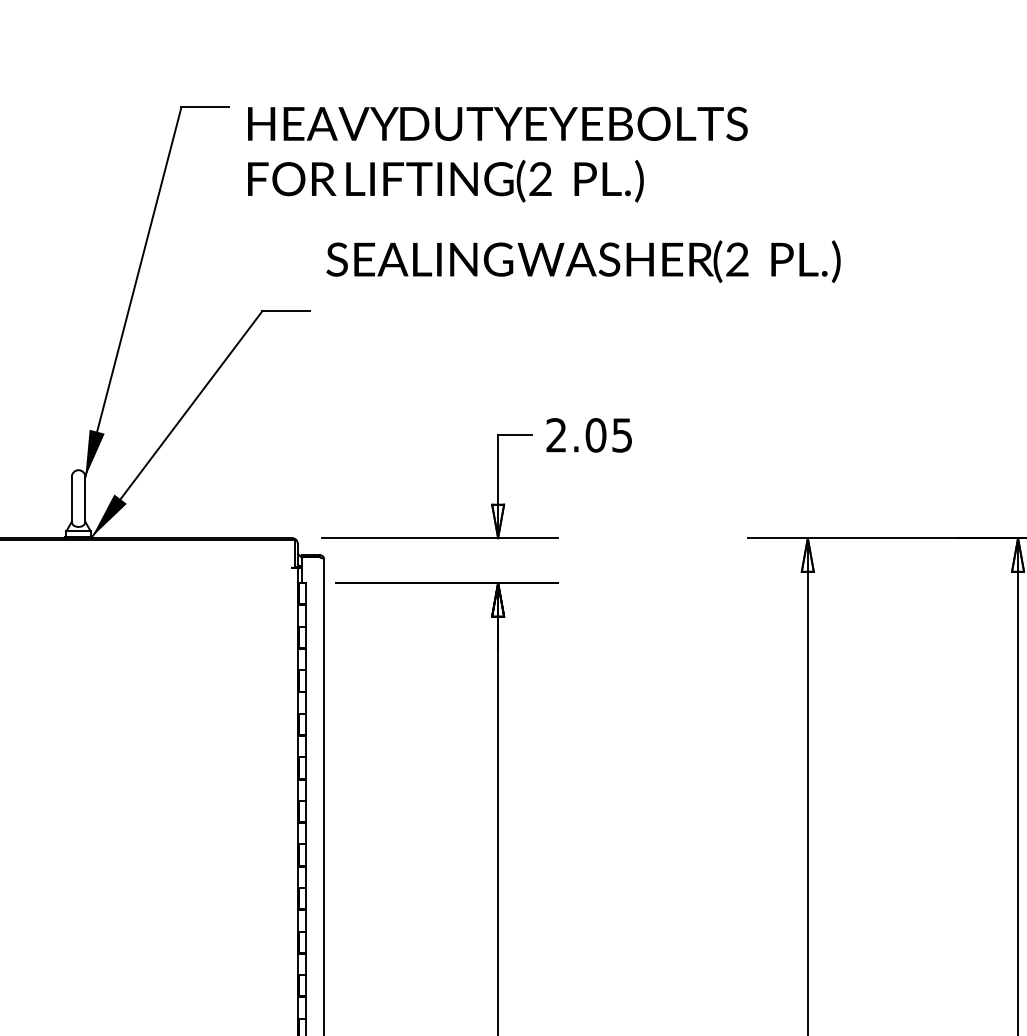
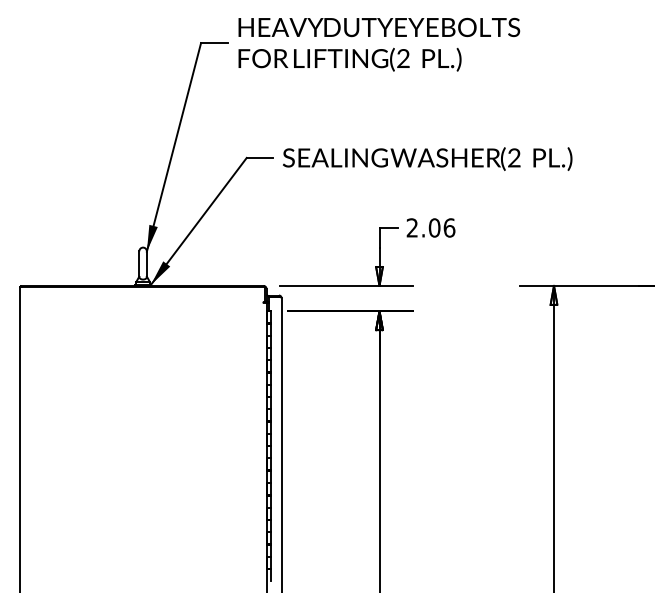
text: (498, 154) -> (379, 44), moved
text: (583, 260) -> (427, 158), moved
text: (622, 434) -> (449, 227), 2.05 -> 2.06

